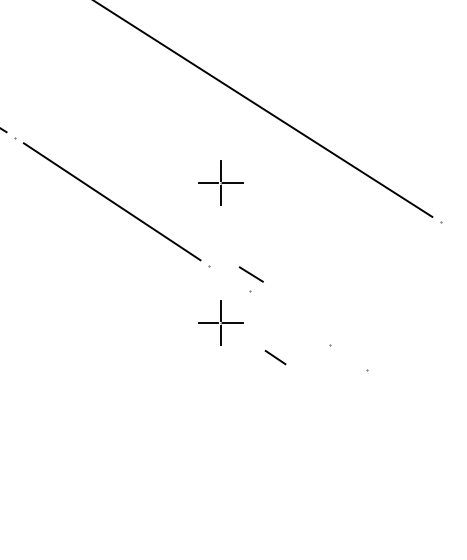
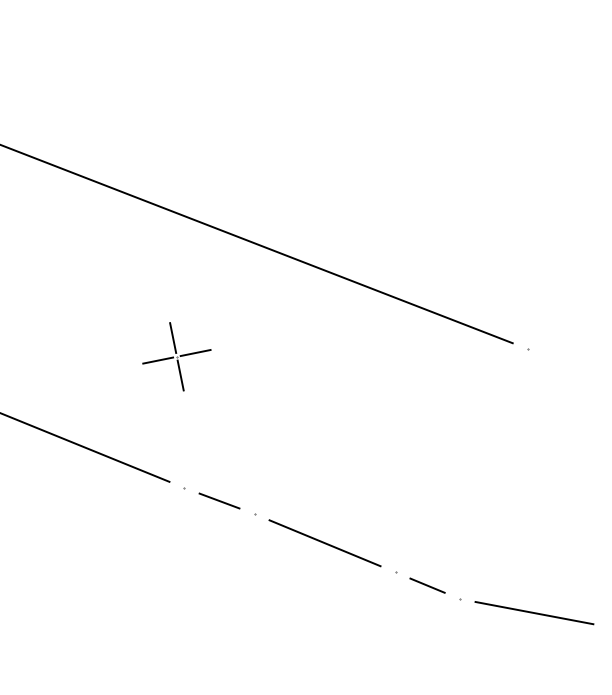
line: (250, 274) -> (218, 501), moved
line: (289, 317) -> (324, 542), added
part: (220, 322) -> (219, 571), removed
line: (275, 357) -> (427, 585), moved
line: (411, 387) -> (533, 612), added

